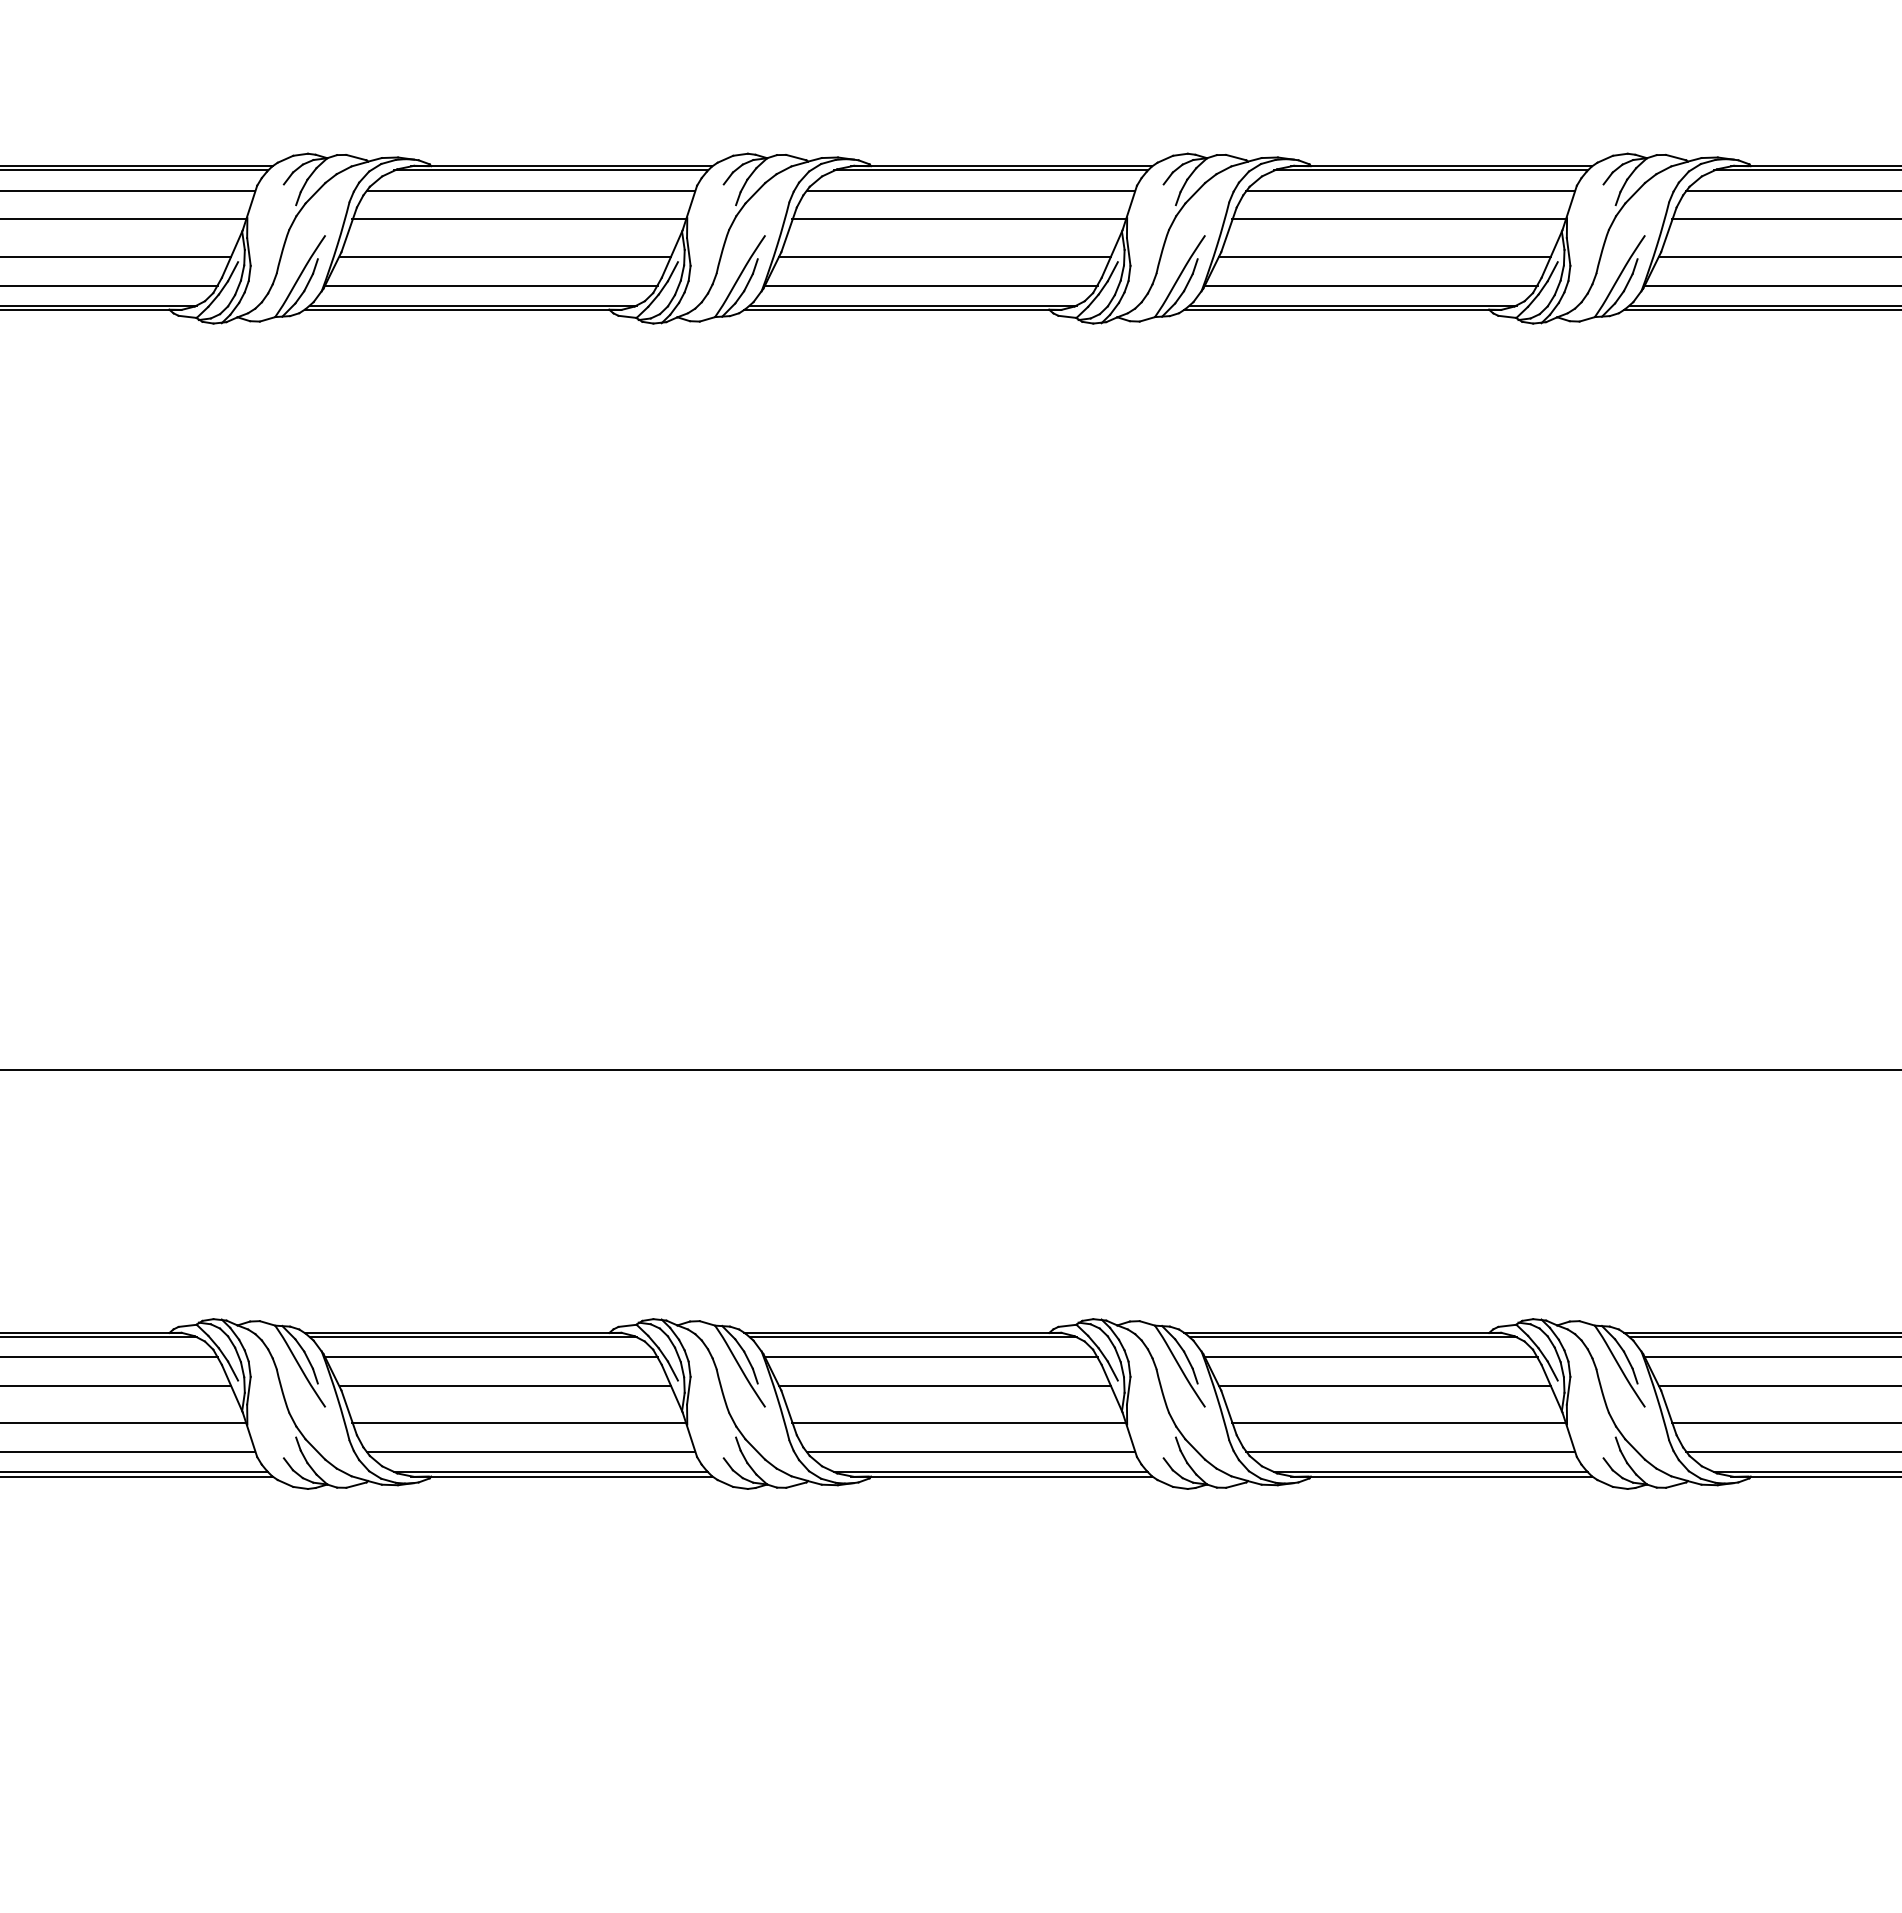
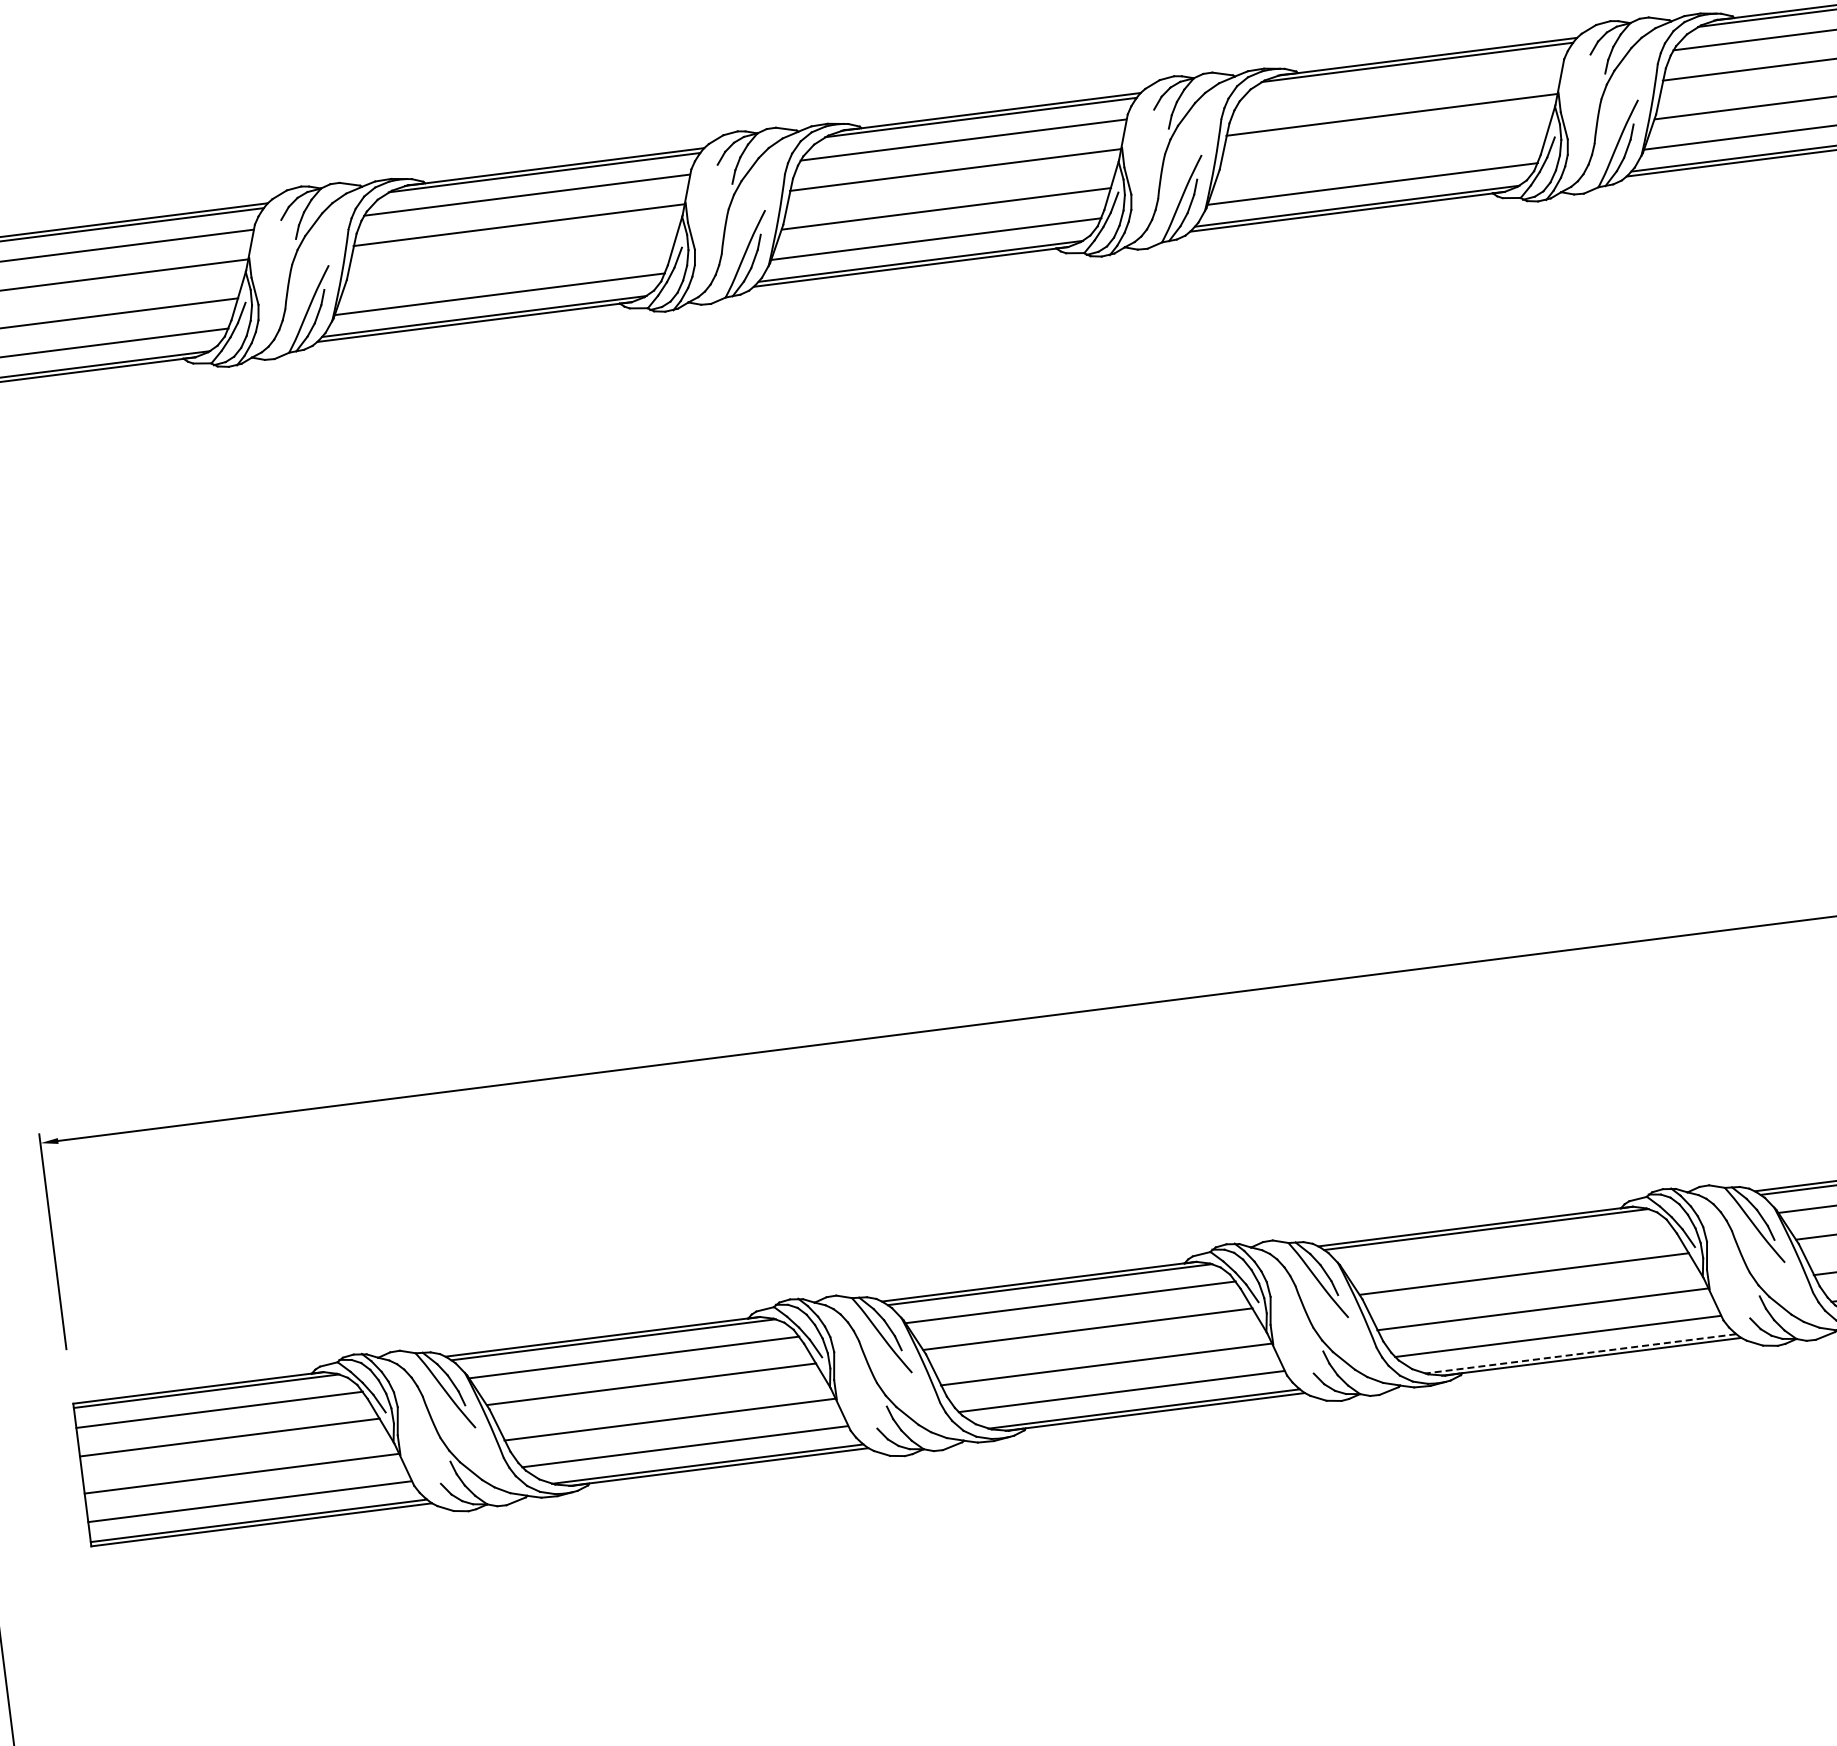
line: (1410, 190) -> (1399, 84), removed
line: (505, 256) -> (510, 263), removed
line: (1385, 256) -> (1383, 153), removed
line: (1371, 1357) -> (1507, 1247), removed
line: (1430, 1472) -> (1580, 1354), solid -> dashed

